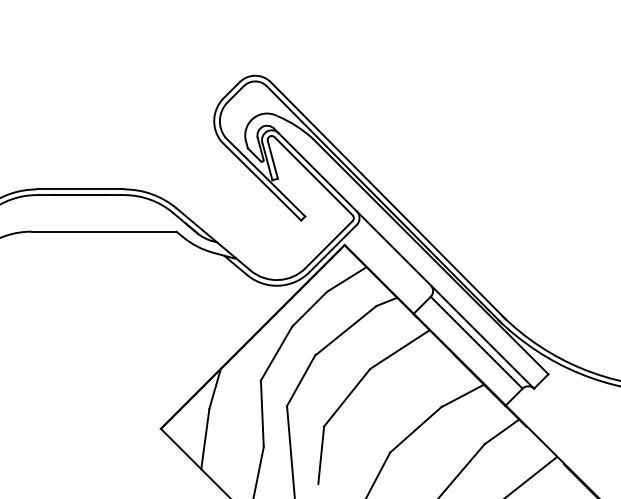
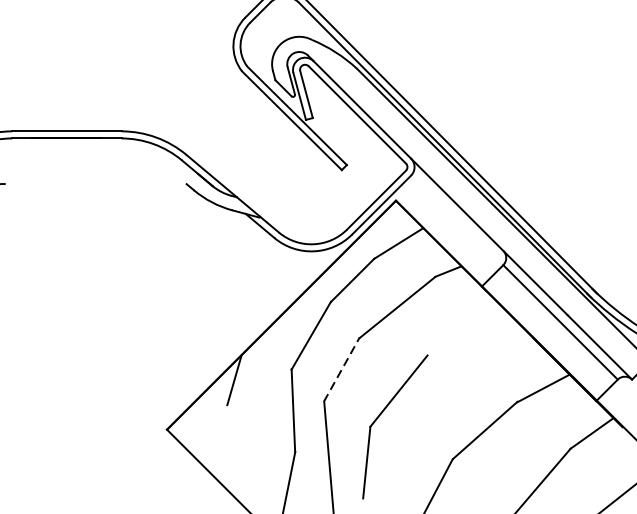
line: (103, 231) -> (95, 183), removed
line: (399, 349) -> (464, 330), removed
line: (301, 380) -> (342, 369), solid -> dashed
line: (205, 439) -> (222, 442), removed

